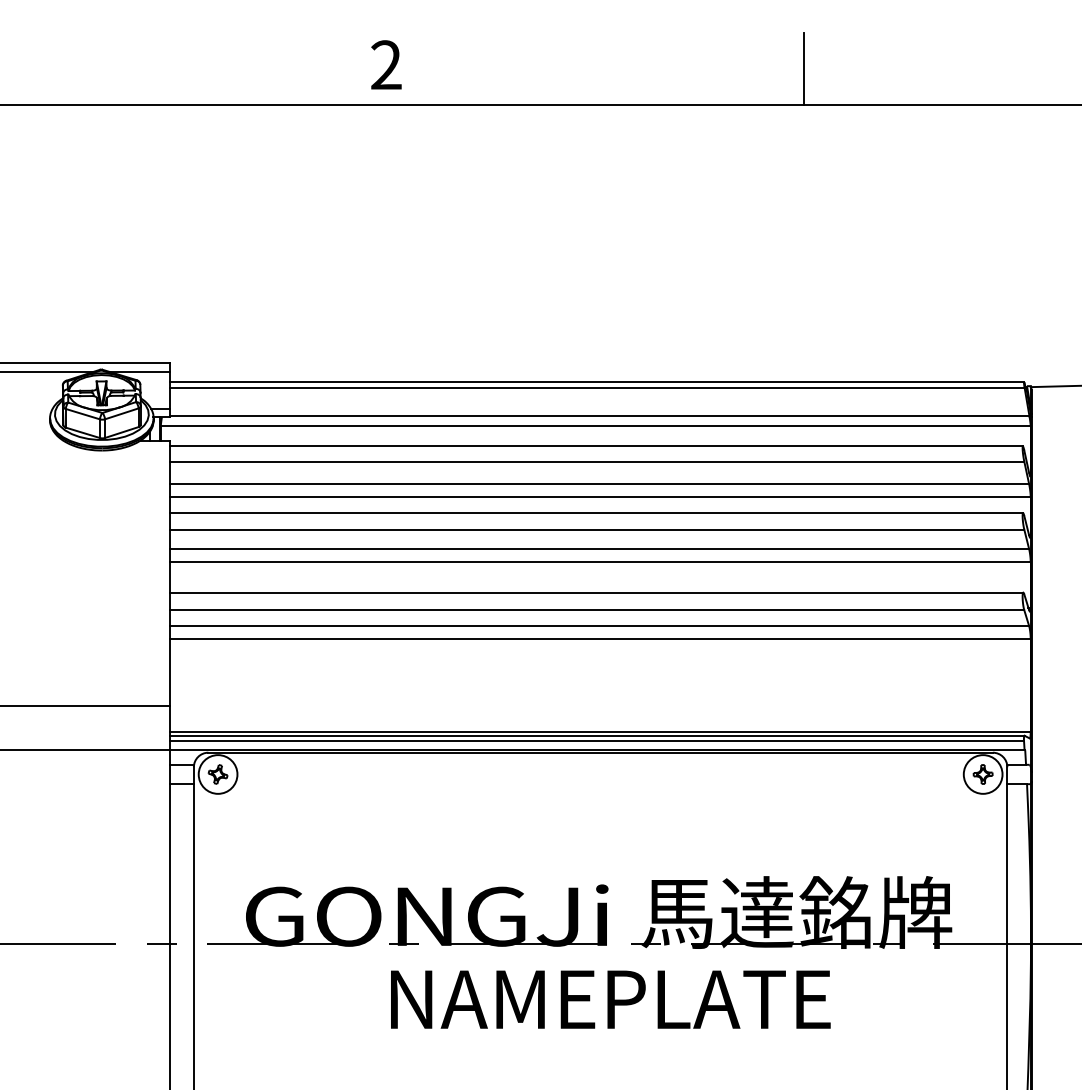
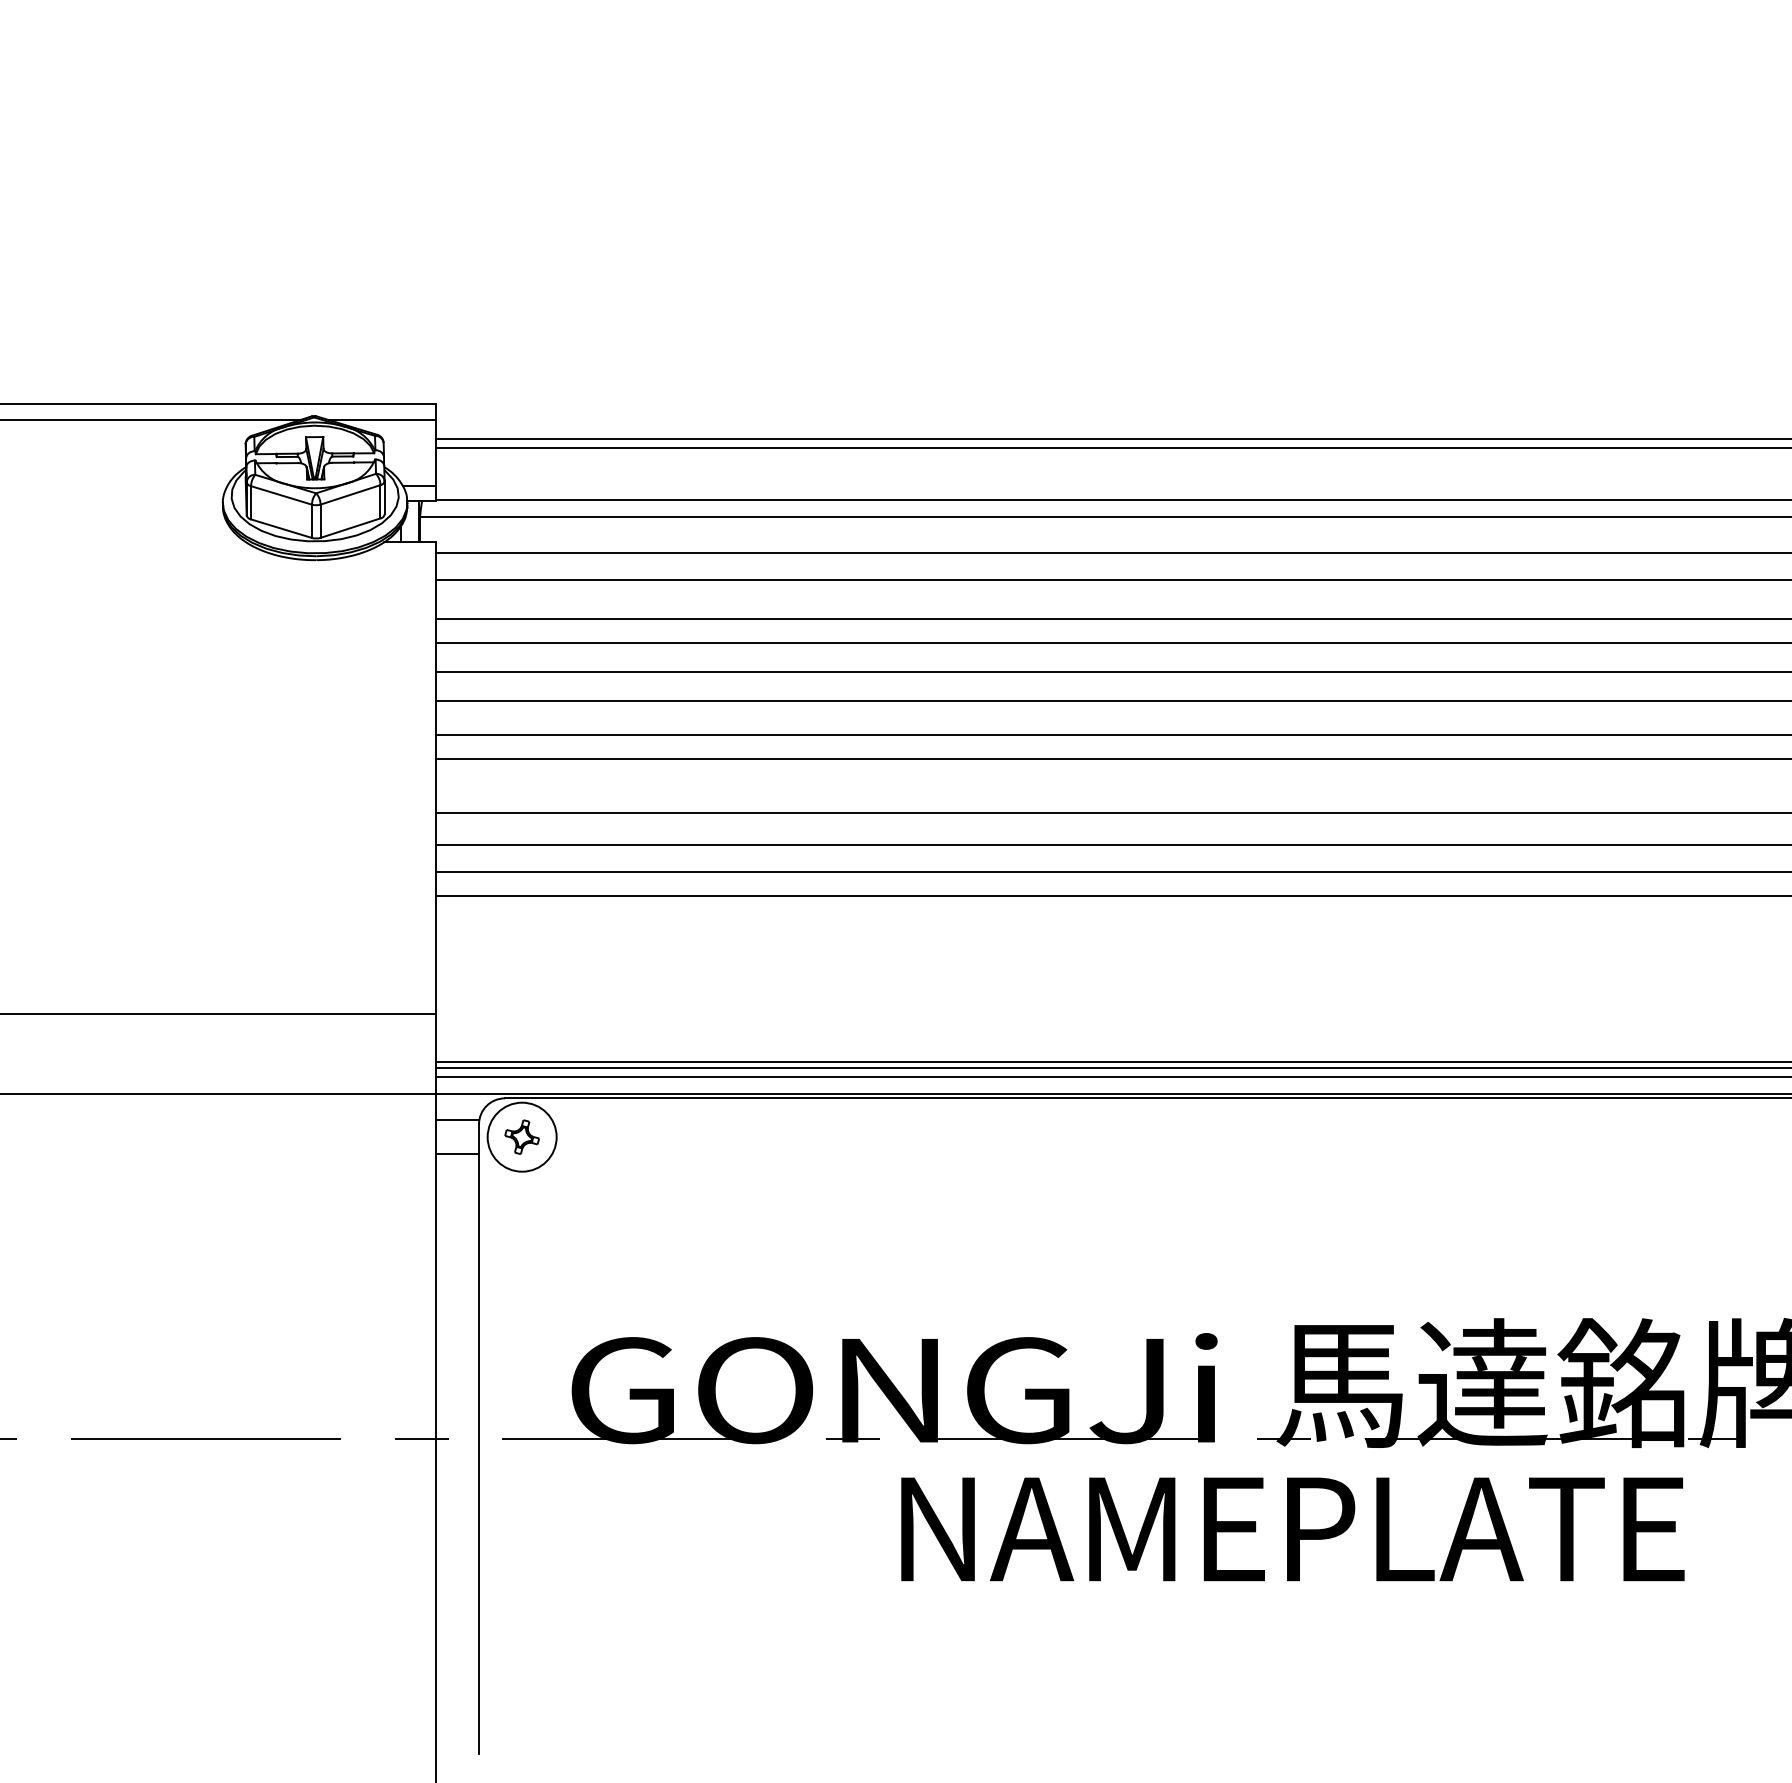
text: (610, 999) -> (1292, 1529), moved

